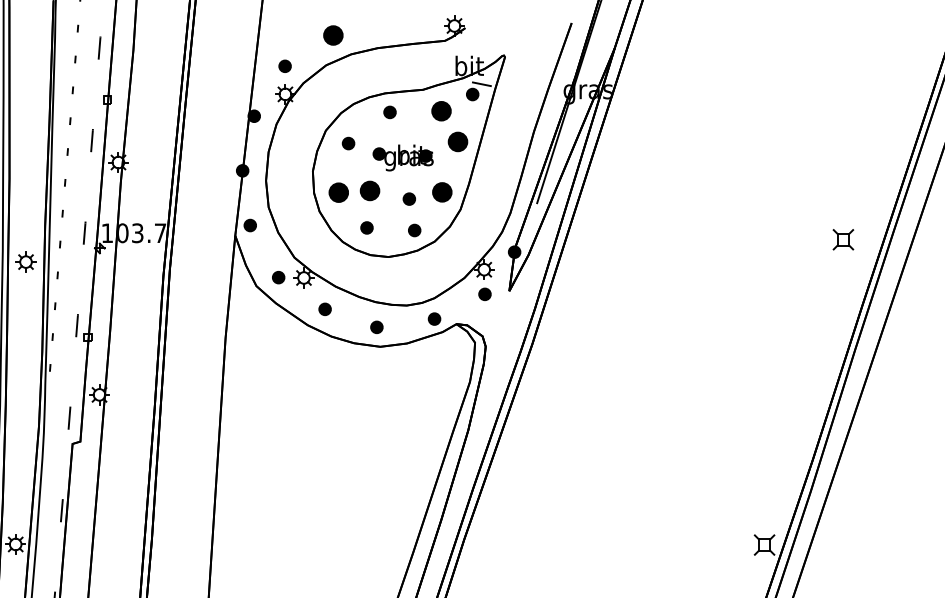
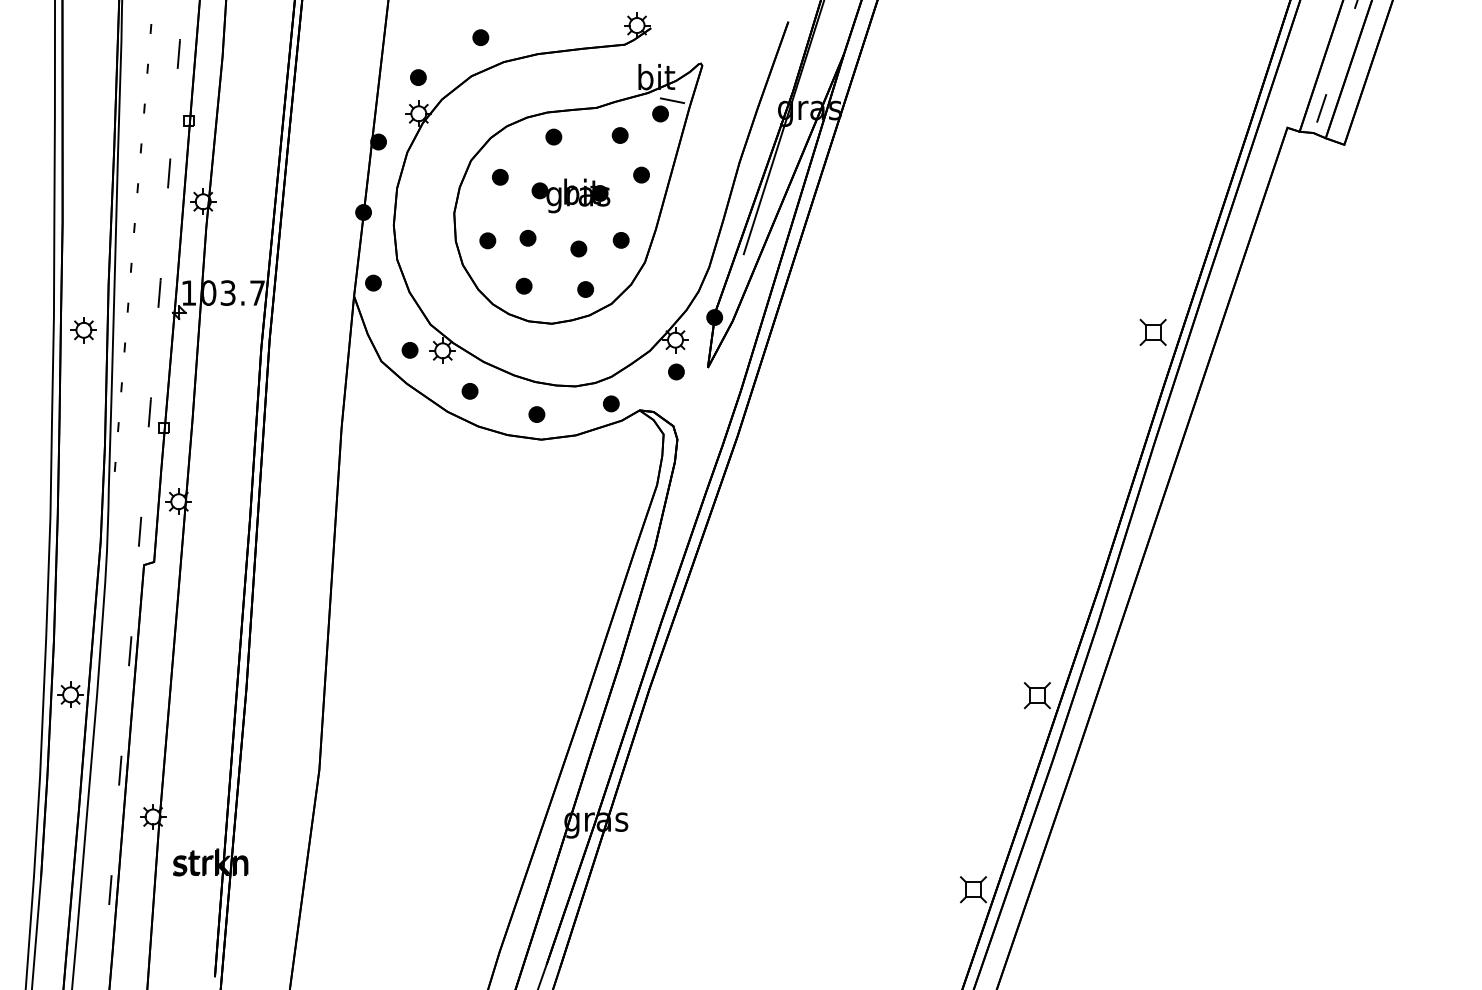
part: (333, 35) -> (480, 37), size x0.62
part: (440, 111) -> (619, 135), size x0.62
part: (457, 141) -> (641, 174), size x0.62
part: (369, 190) -> (527, 237), size x0.62
part: (338, 192) -> (487, 240), size x0.62
part: (441, 192) -> (620, 240), size x0.62
part: (842, 239) -> (1152, 331), moved

